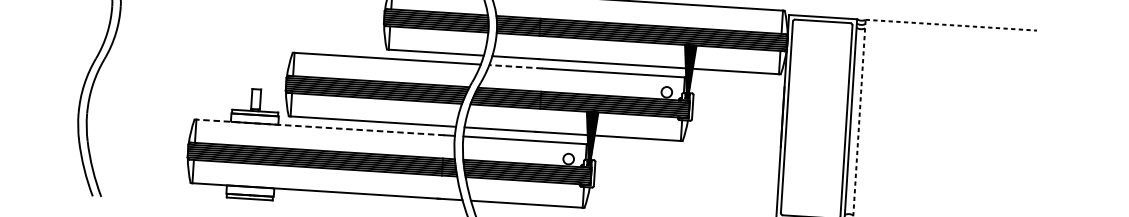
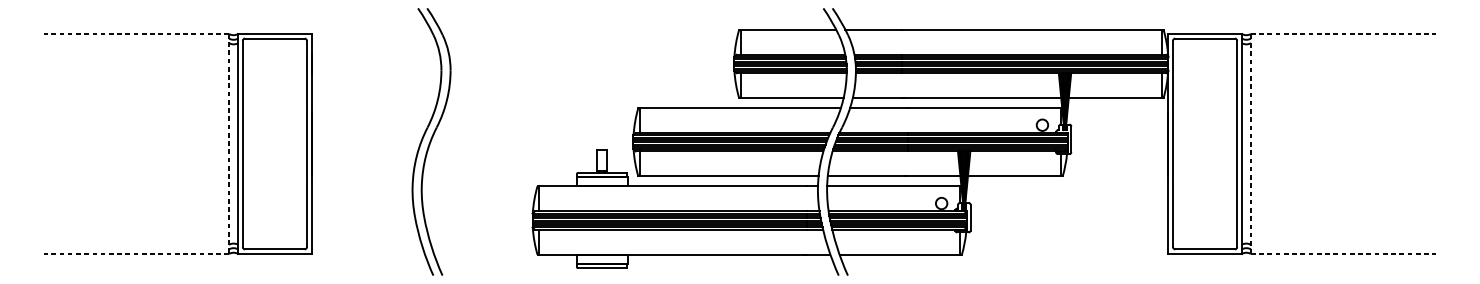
line: (515, 67) -> (878, 108), dashed -> solid
line: (320, 127) -> (673, 186), dashed -> solid

